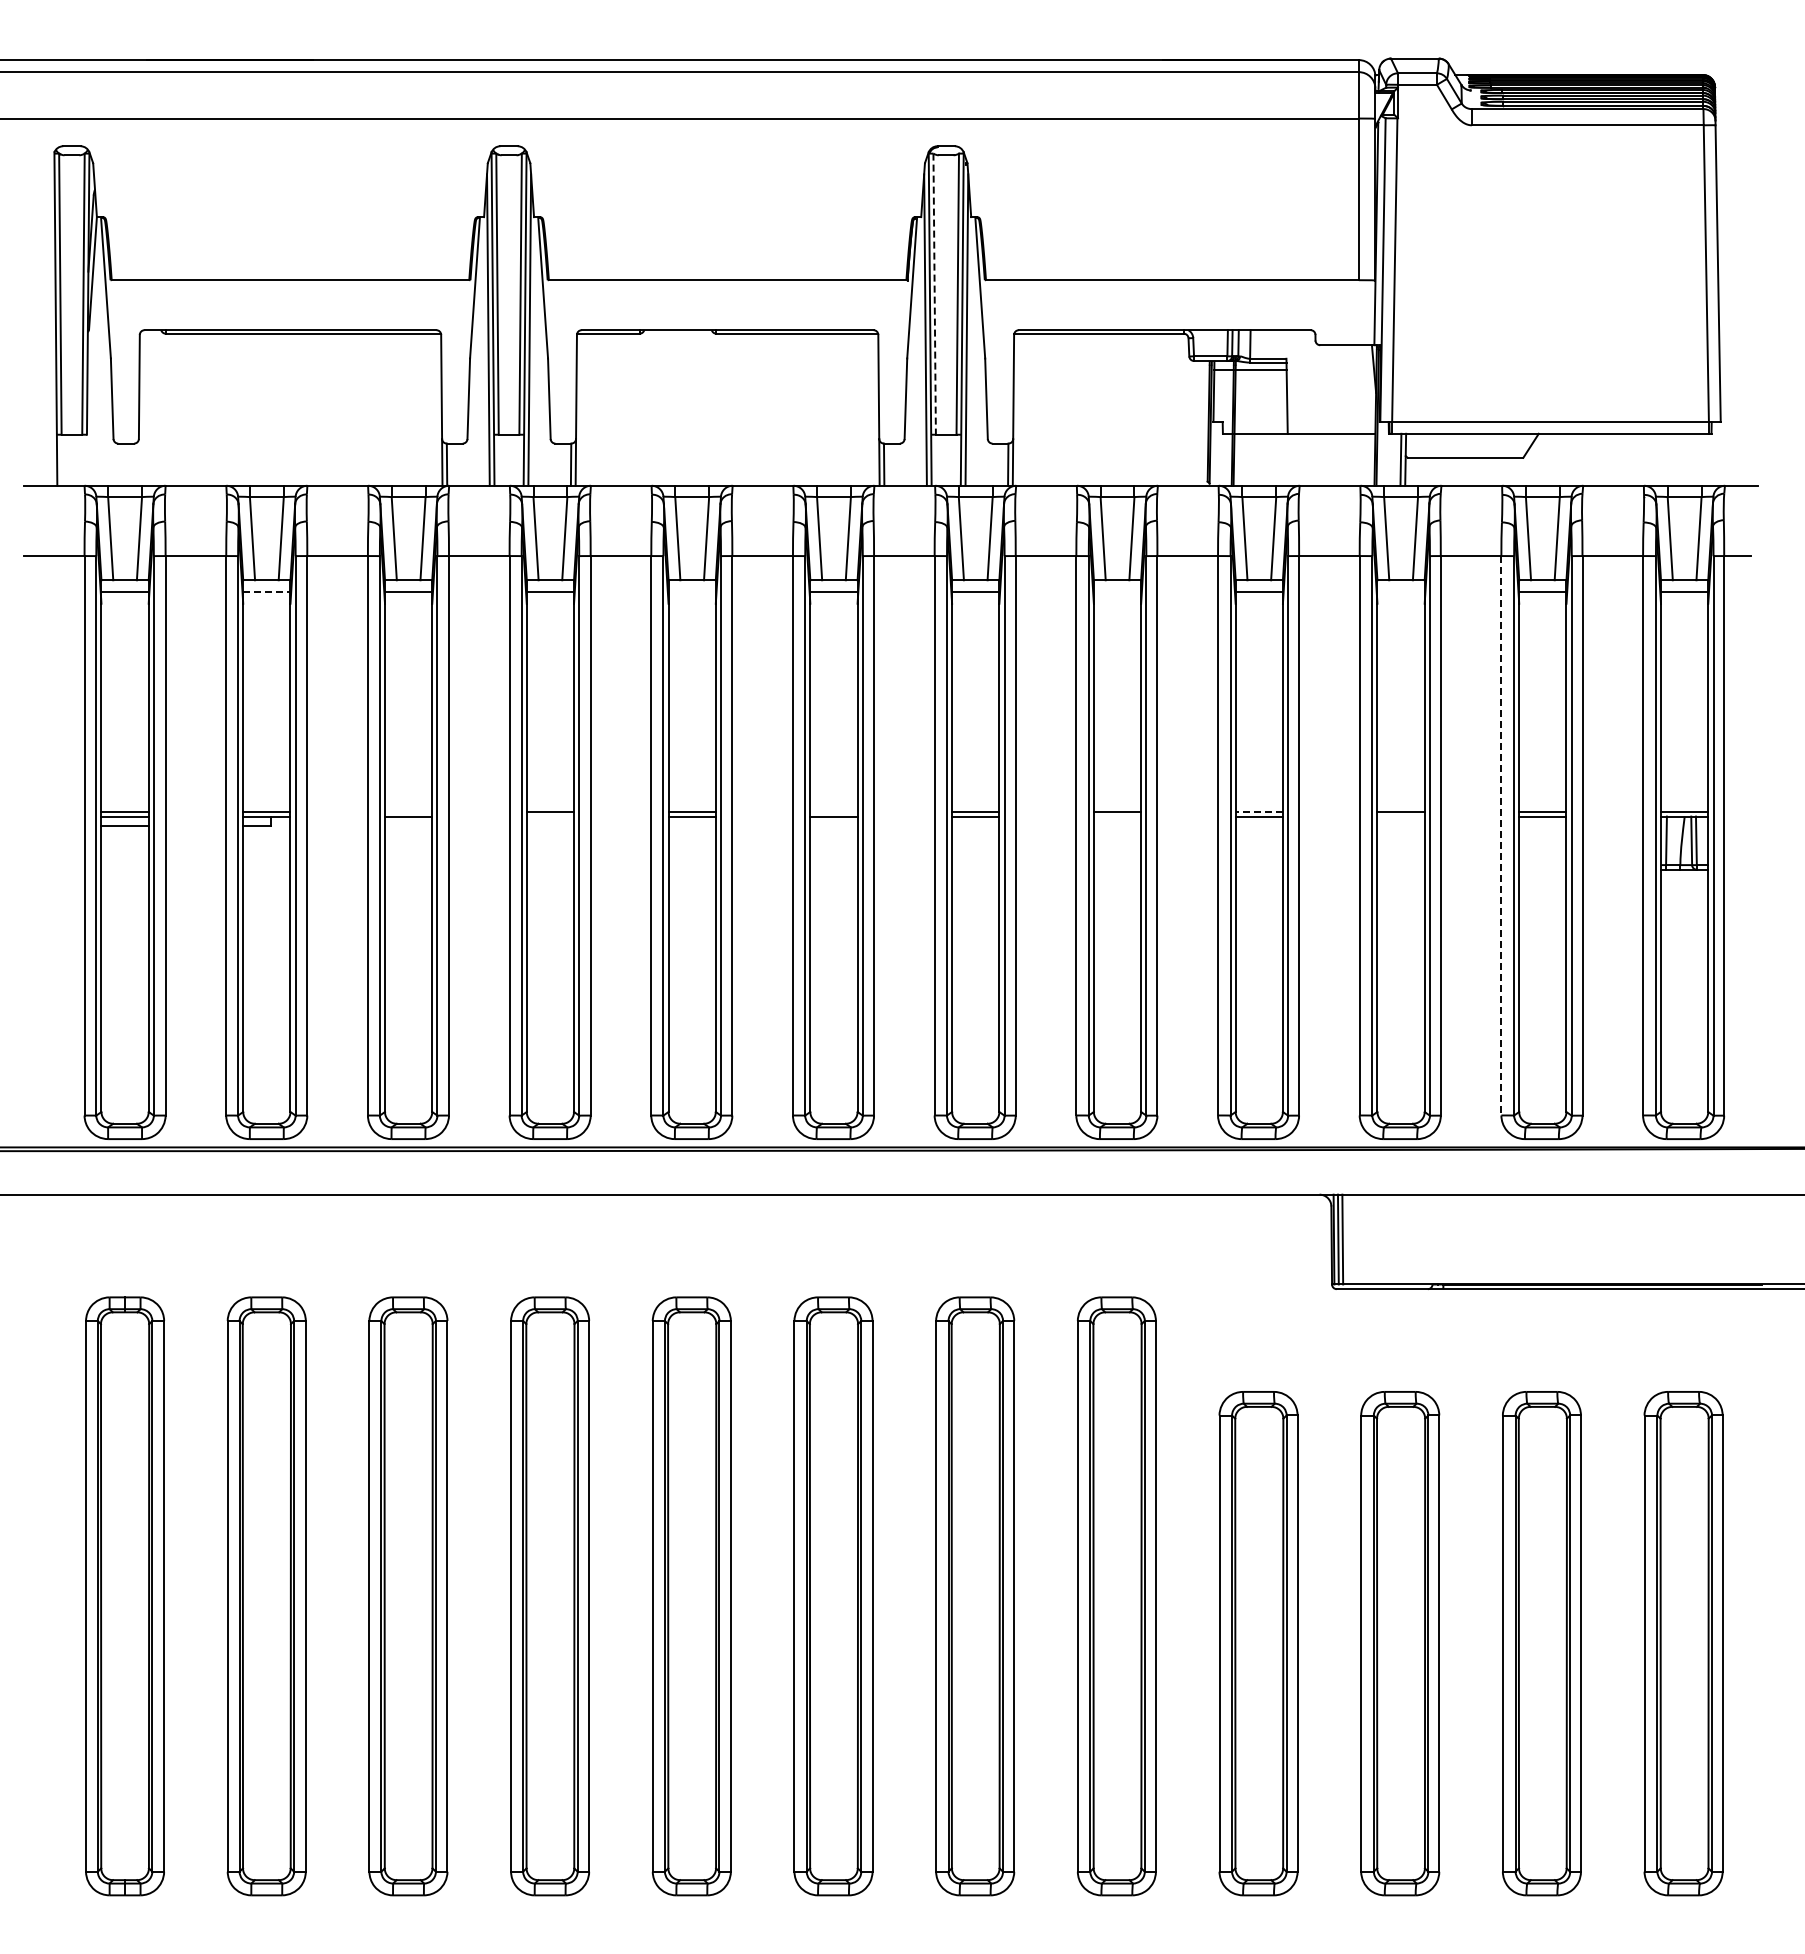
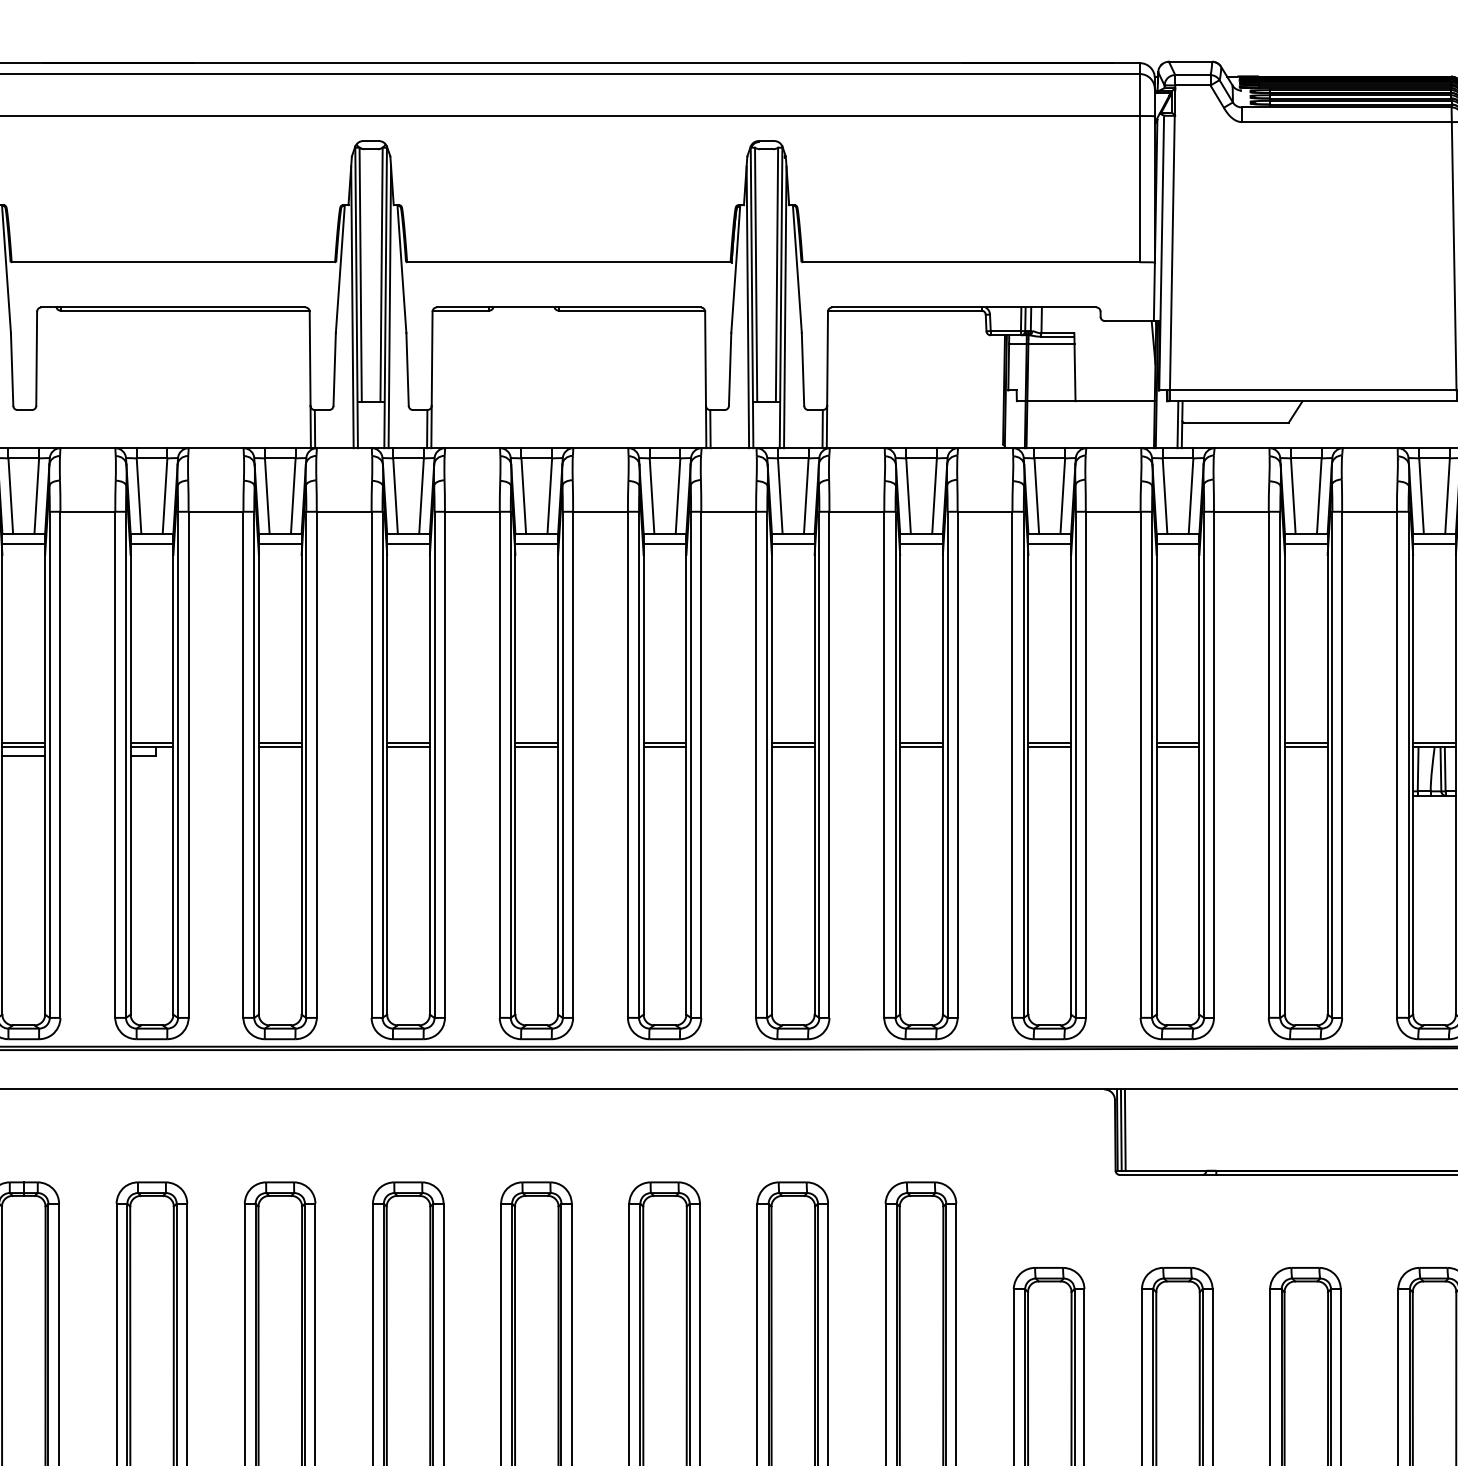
line: (934, 294) -> (755, 275), dashed -> solid
line: (266, 591) -> (151, 543), dashed -> solid
line: (691, 591) -> (536, 543), added
line: (1117, 591) -> (921, 543), added
line: (1400, 591) -> (1177, 543), added
line: (408, 811) -> (280, 742), added
line: (833, 811) -> (664, 742), added
line: (1259, 811) -> (1049, 742), dashed -> solid
line: (550, 816) -> (408, 747), added
line: (1117, 816) -> (921, 747), added
line: (1400, 816) -> (1177, 747), added
line: (1501, 835) -> (1268, 764), dashed -> solid

